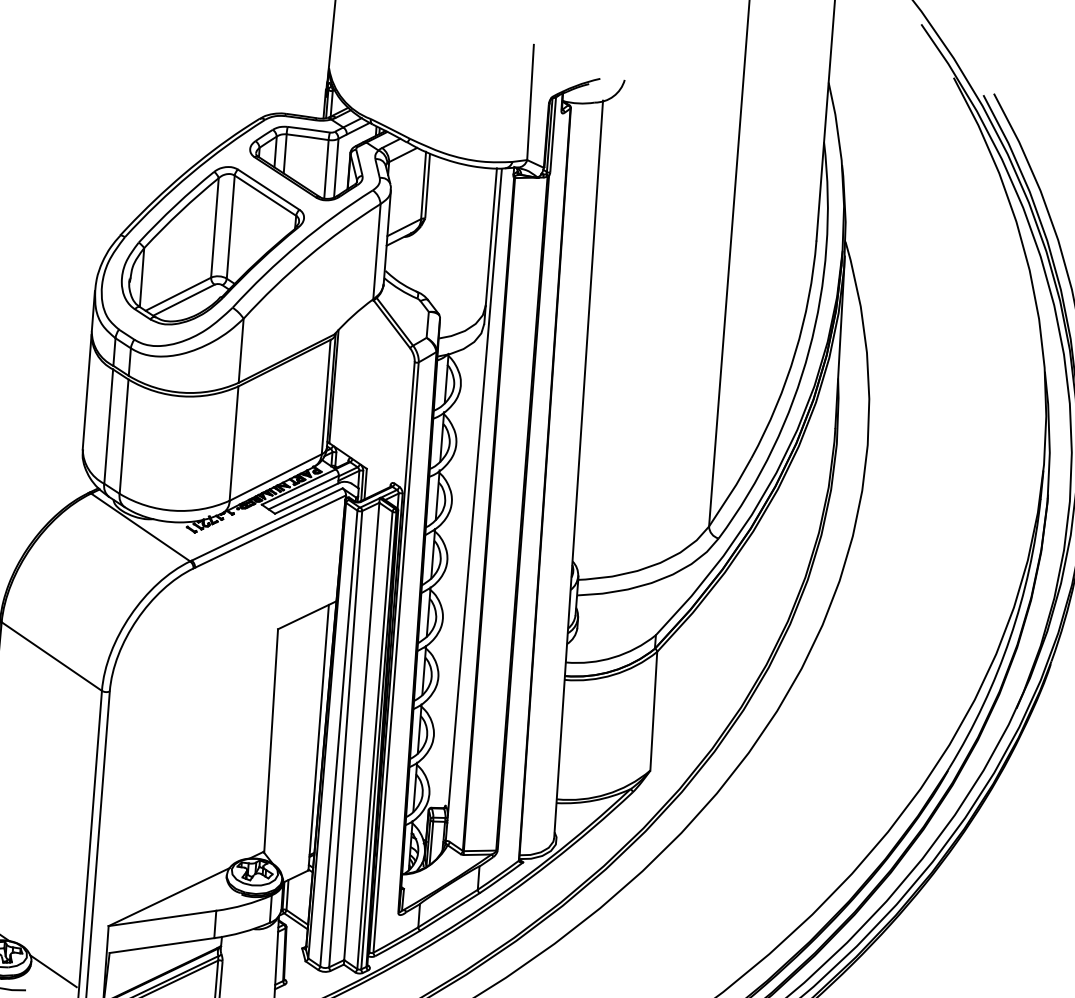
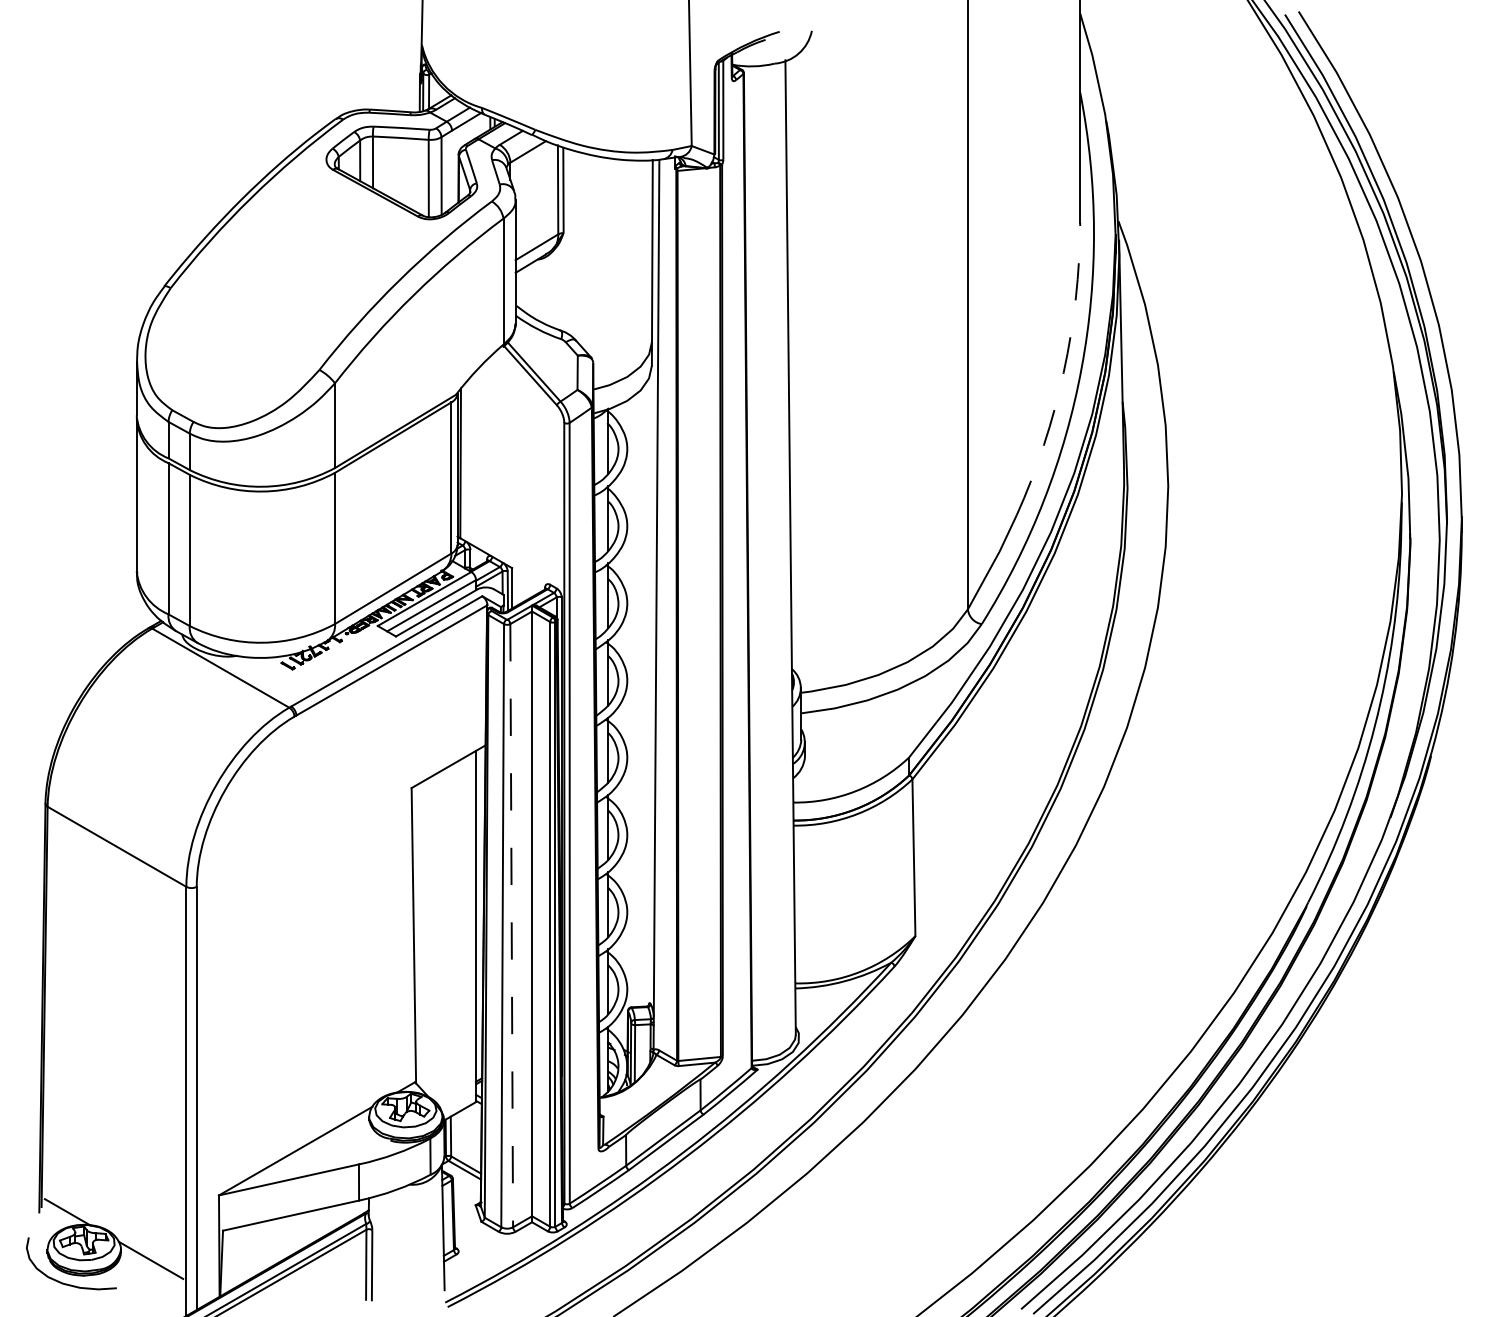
part: (213, 246) -> (287, 291), removed
arc: (795, 352) -> (1063, 372), solid -> dashed
line: (345, 738) -> (511, 925), solid -> dashed

